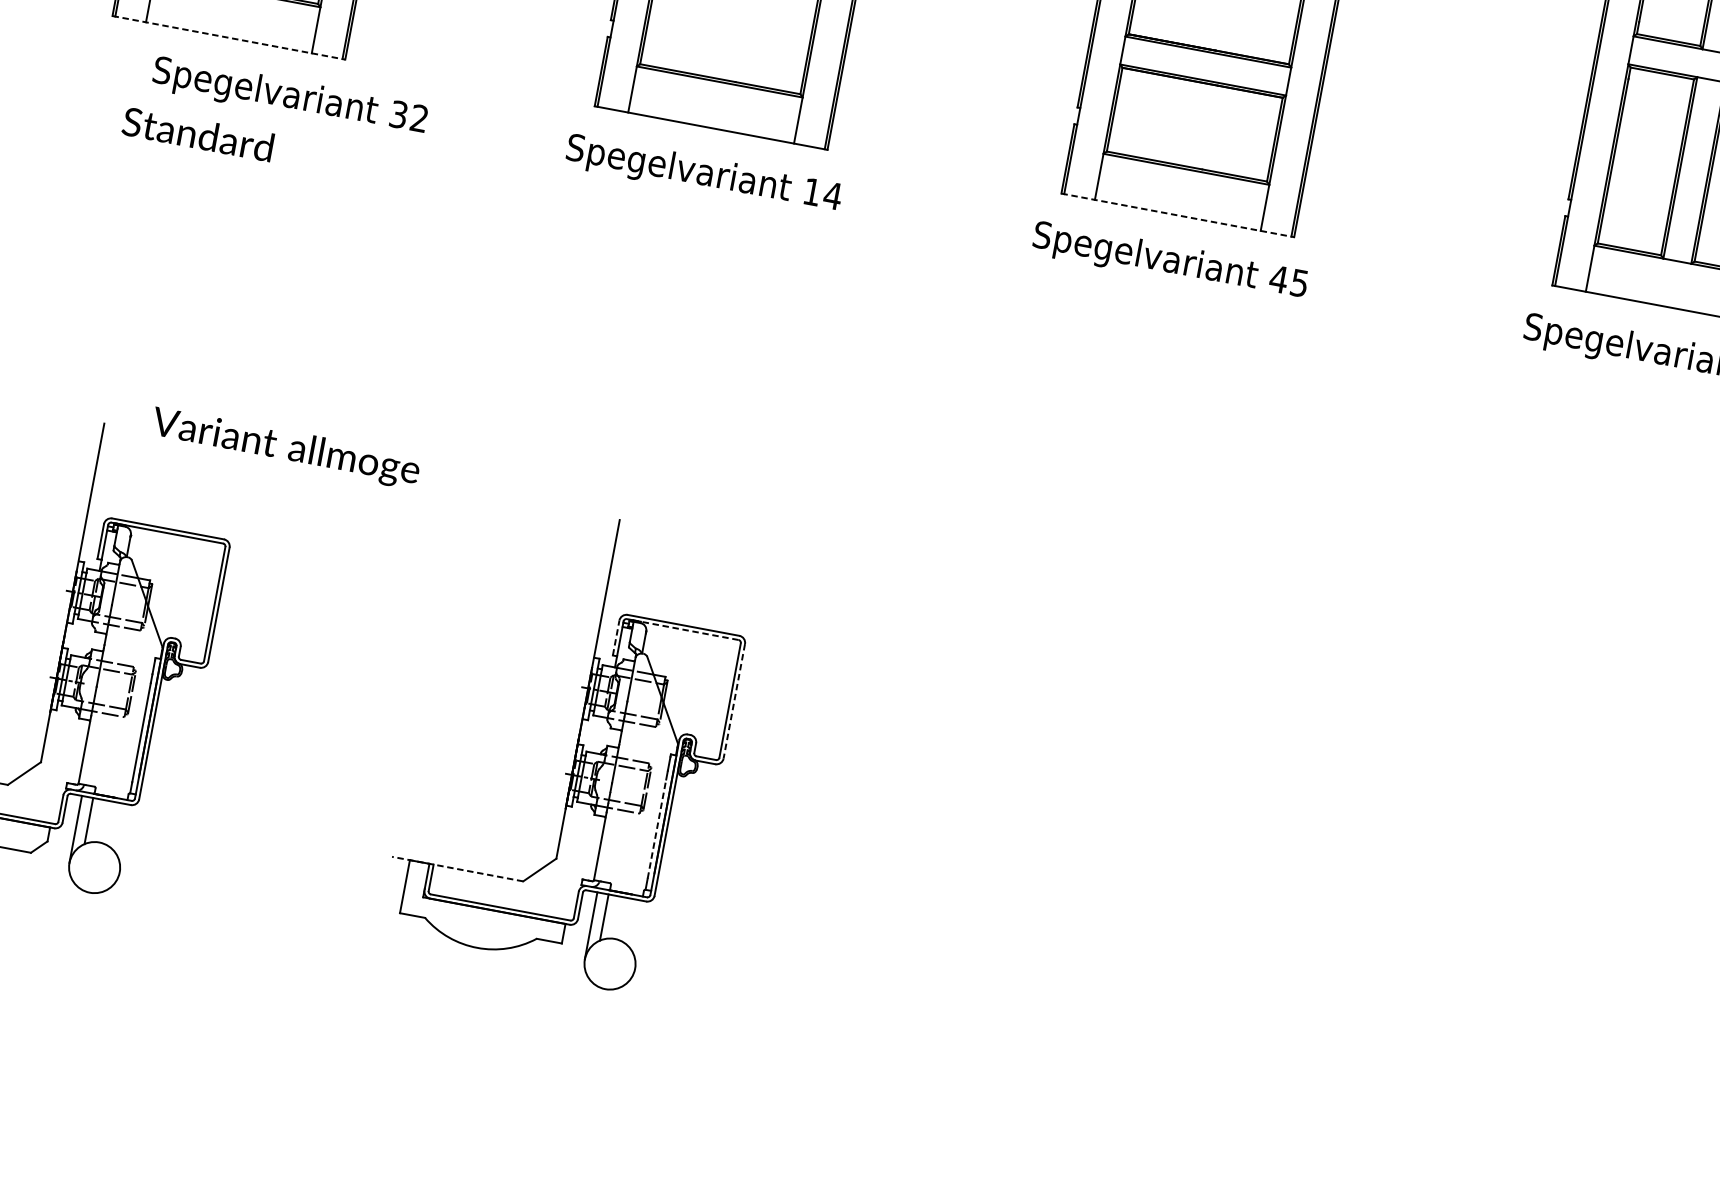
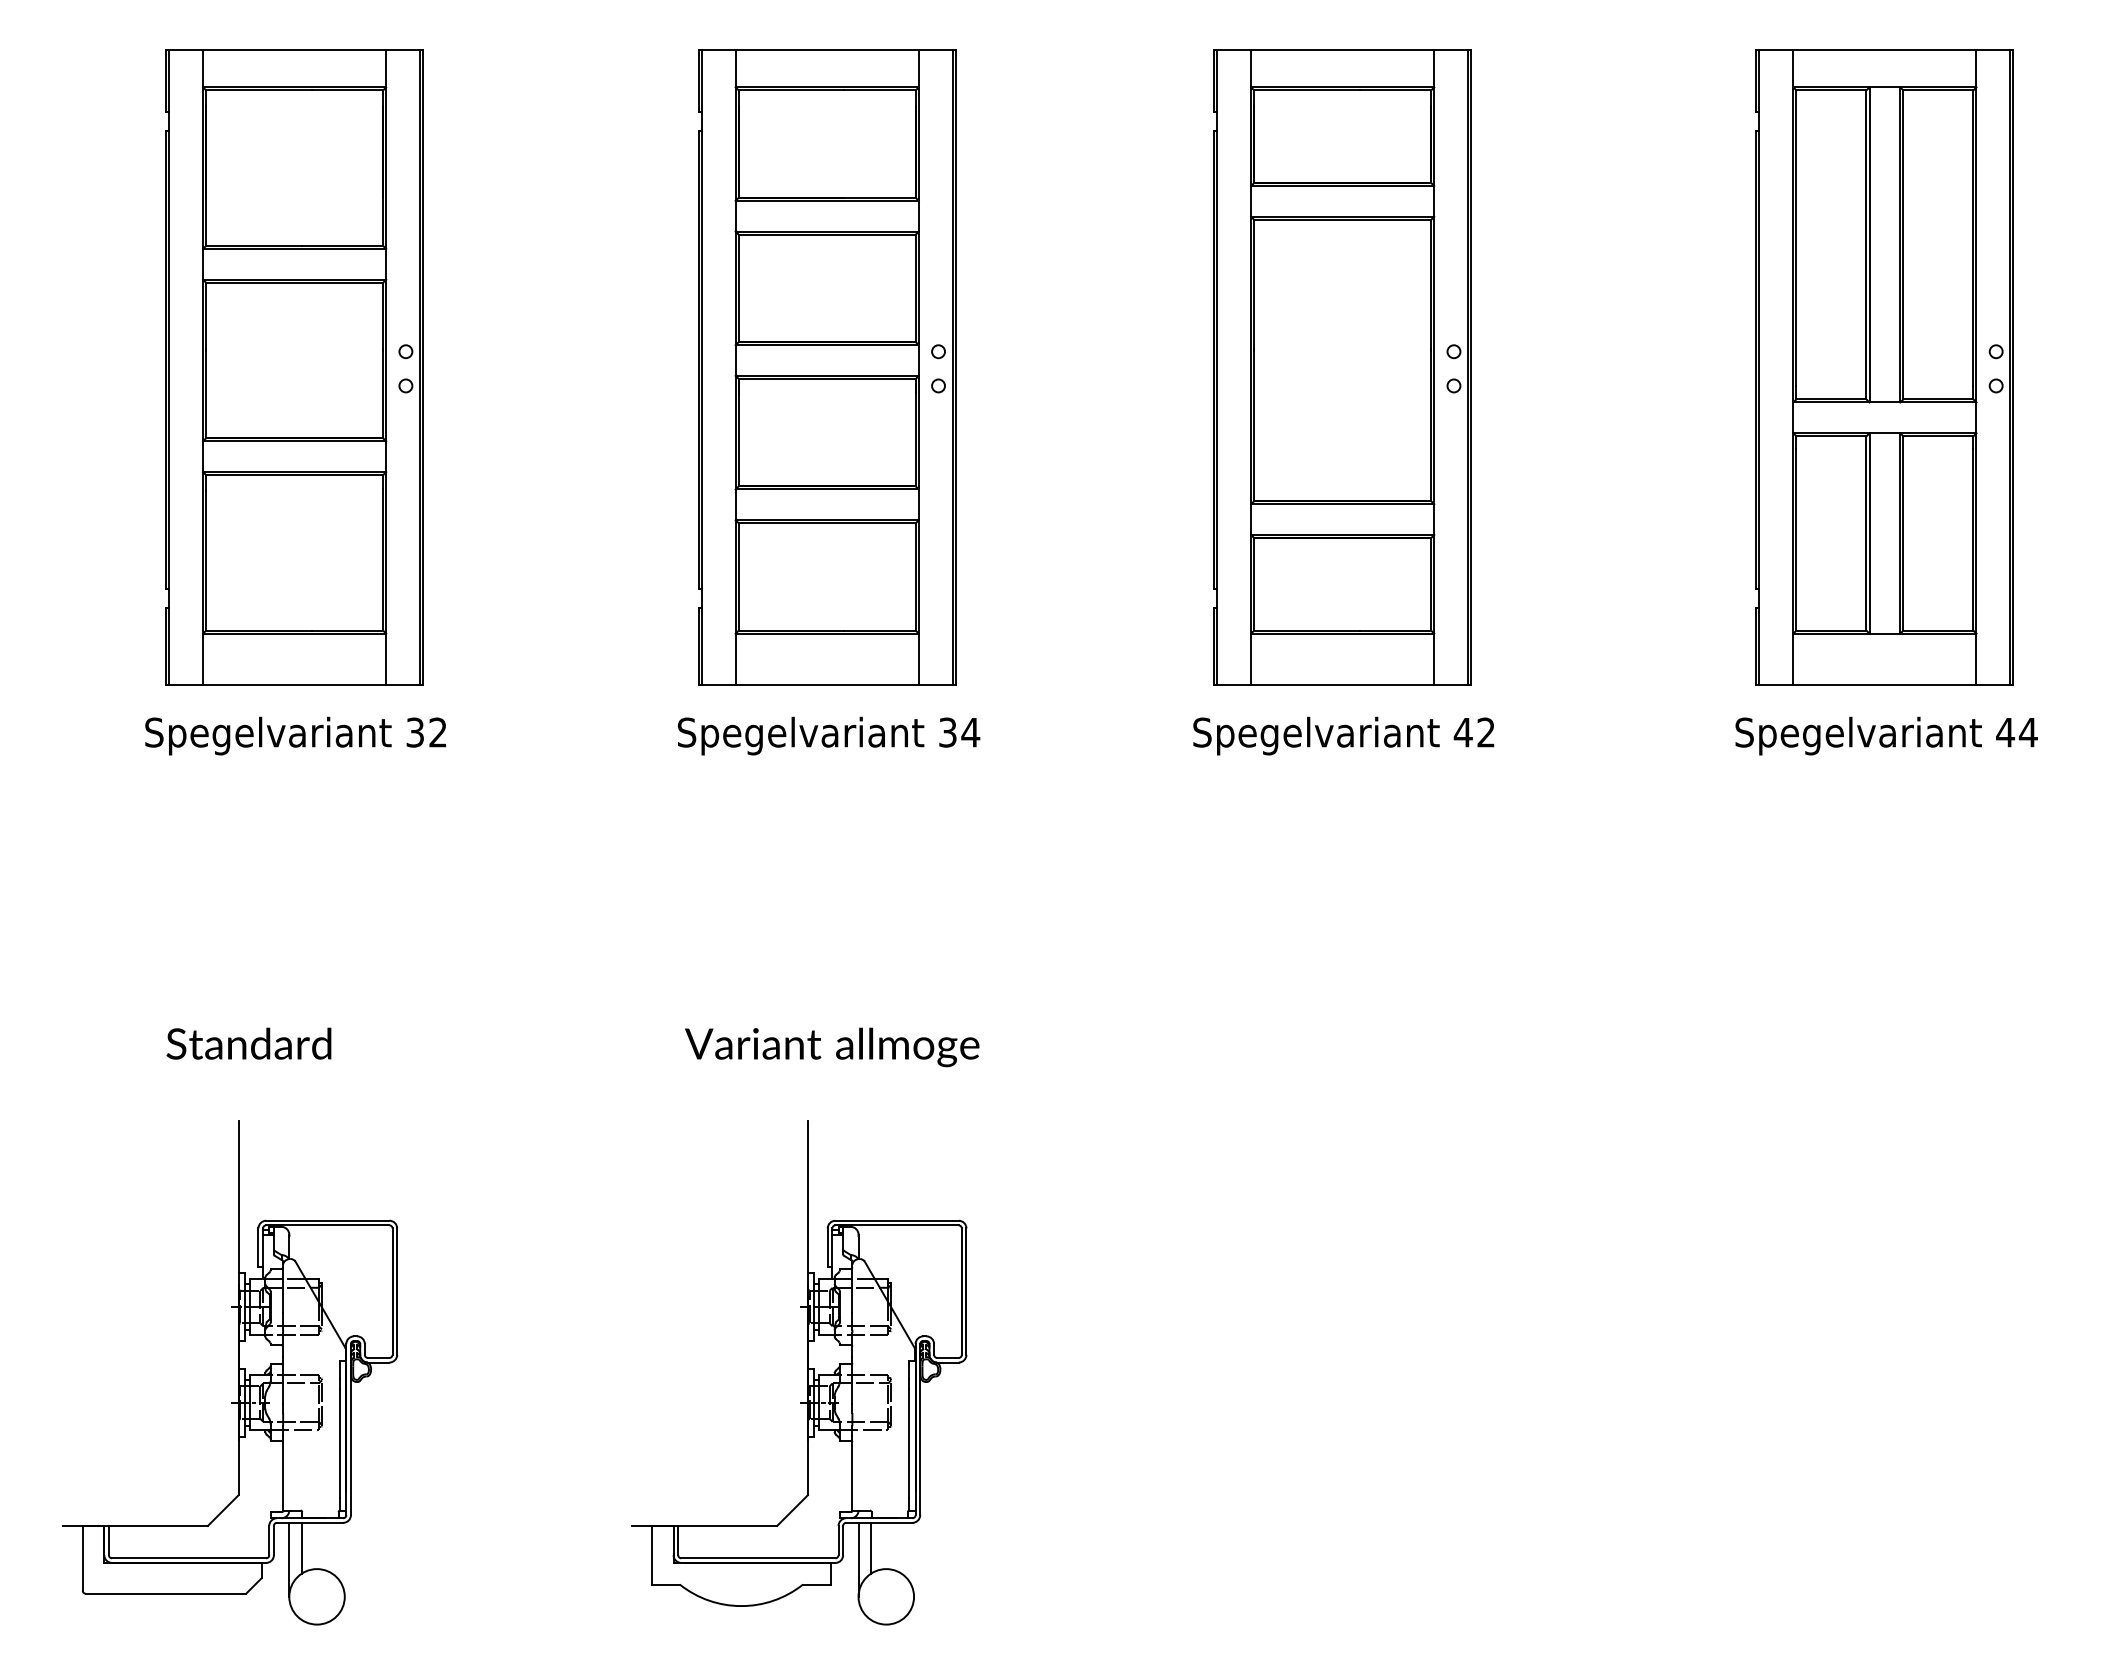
line: (228, 37) -> (294, 684), dashed -> solid
text: (289, 96) -> (295, 735), moved
text: (197, 134) -> (248, 1043), moved
text: (811, 191) -> (947, 732), 14 -> 34
line: (1177, 215) -> (1342, 684), dashed -> solid
text: (1298, 283) -> (1485, 732), 45 -> 42
text: (285, 448) -> (832, 1047), moved
line: (683, 629) -> (897, 1225), dashed -> solid
line: (615, 637) -> (827, 1247), dashed -> solid
line: (734, 702) -> (966, 1292), dashed -> solid
line: (657, 829) -> (909, 1443), dashed -> solid
line: (457, 868) -> (704, 1525), dashed -> solid

